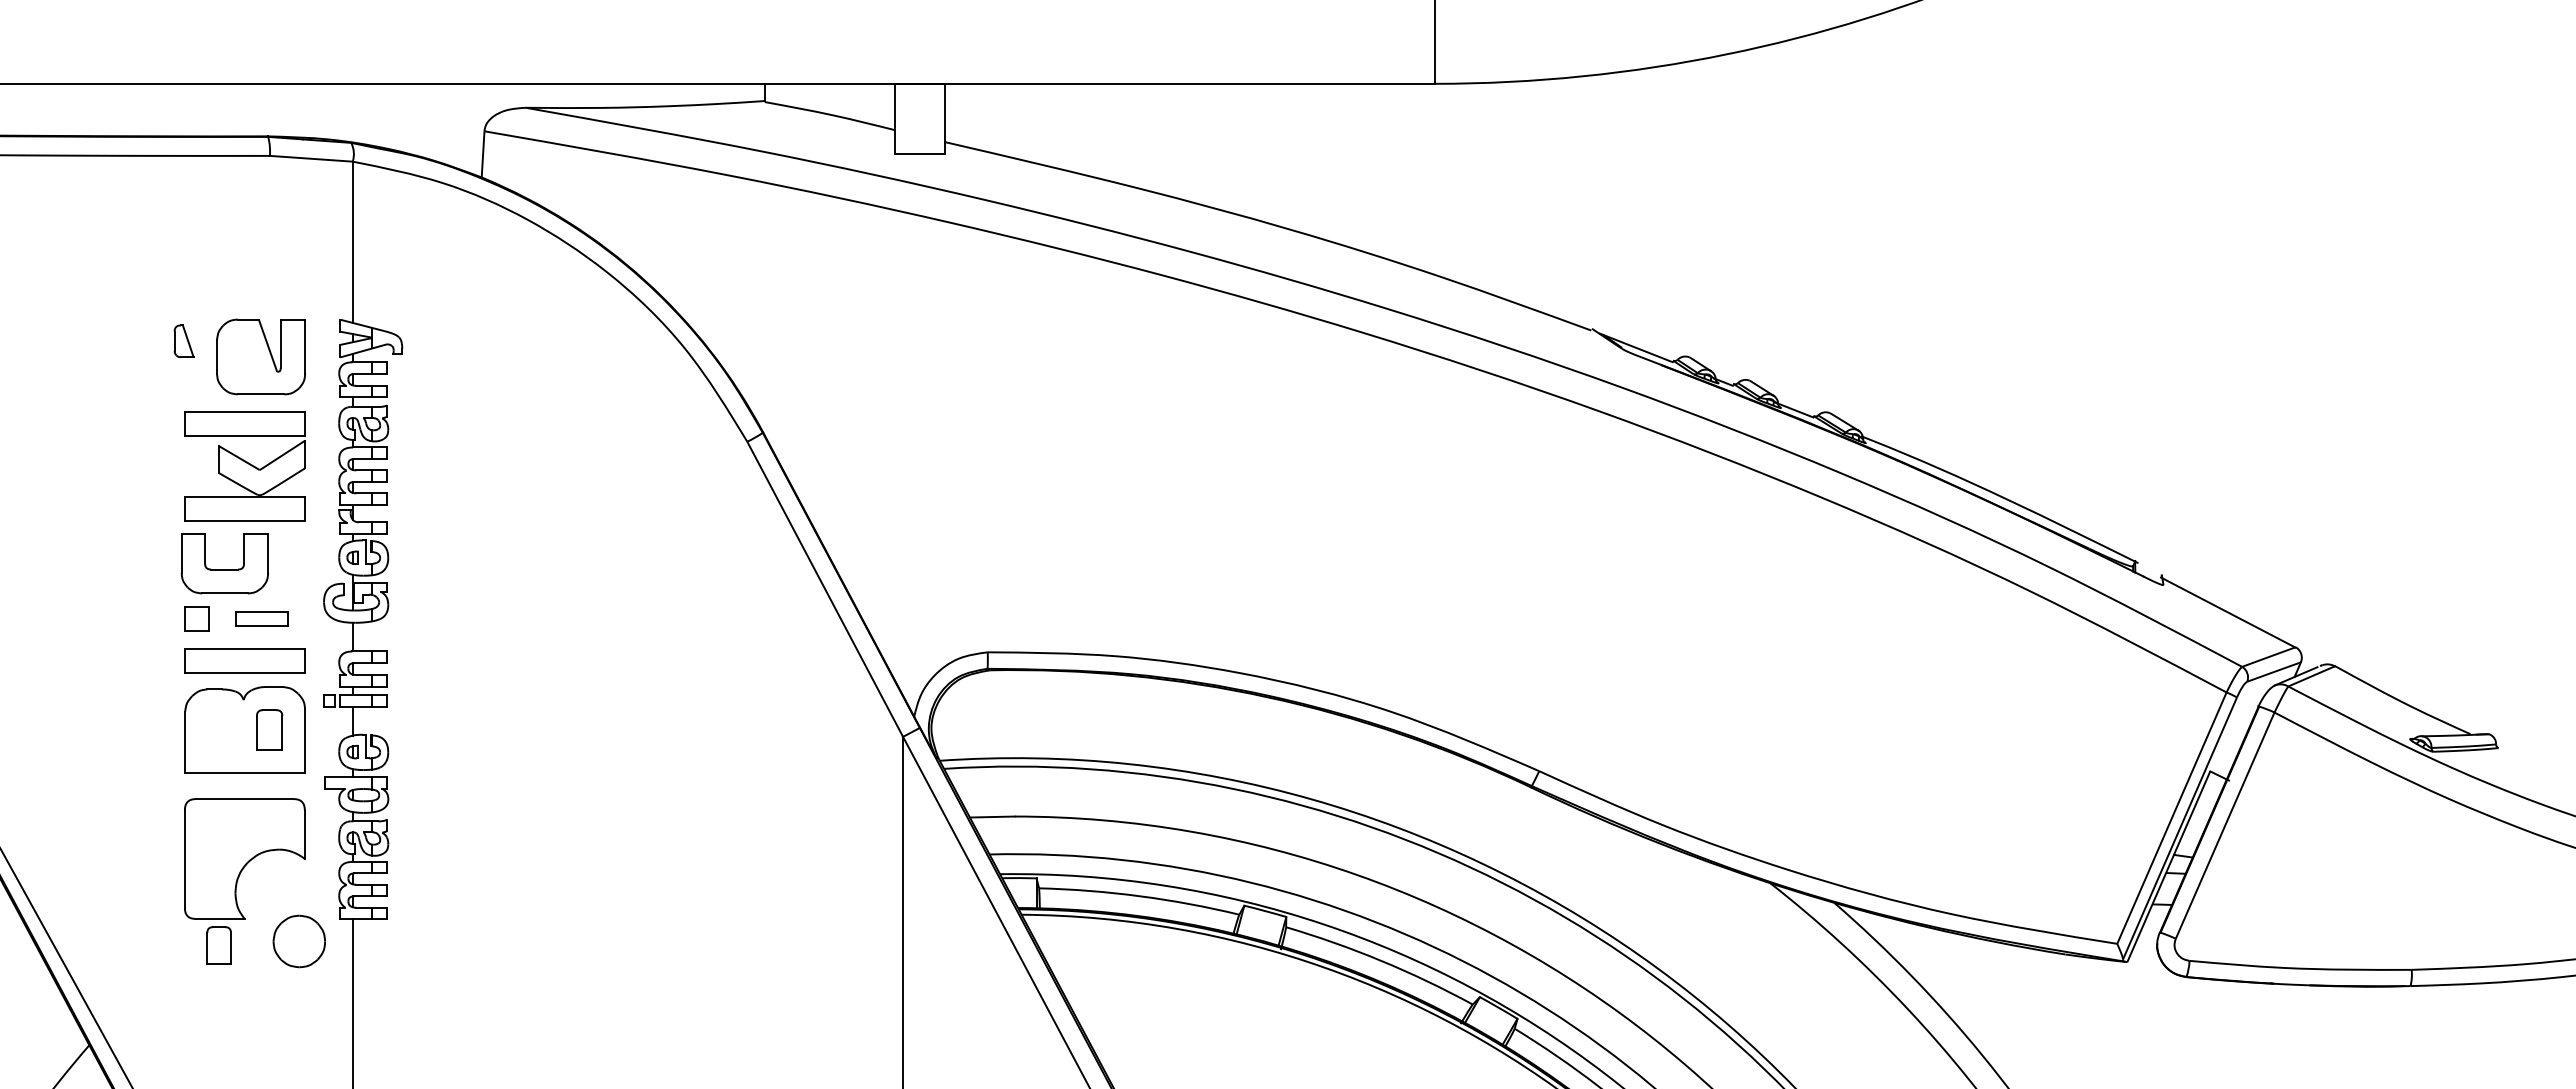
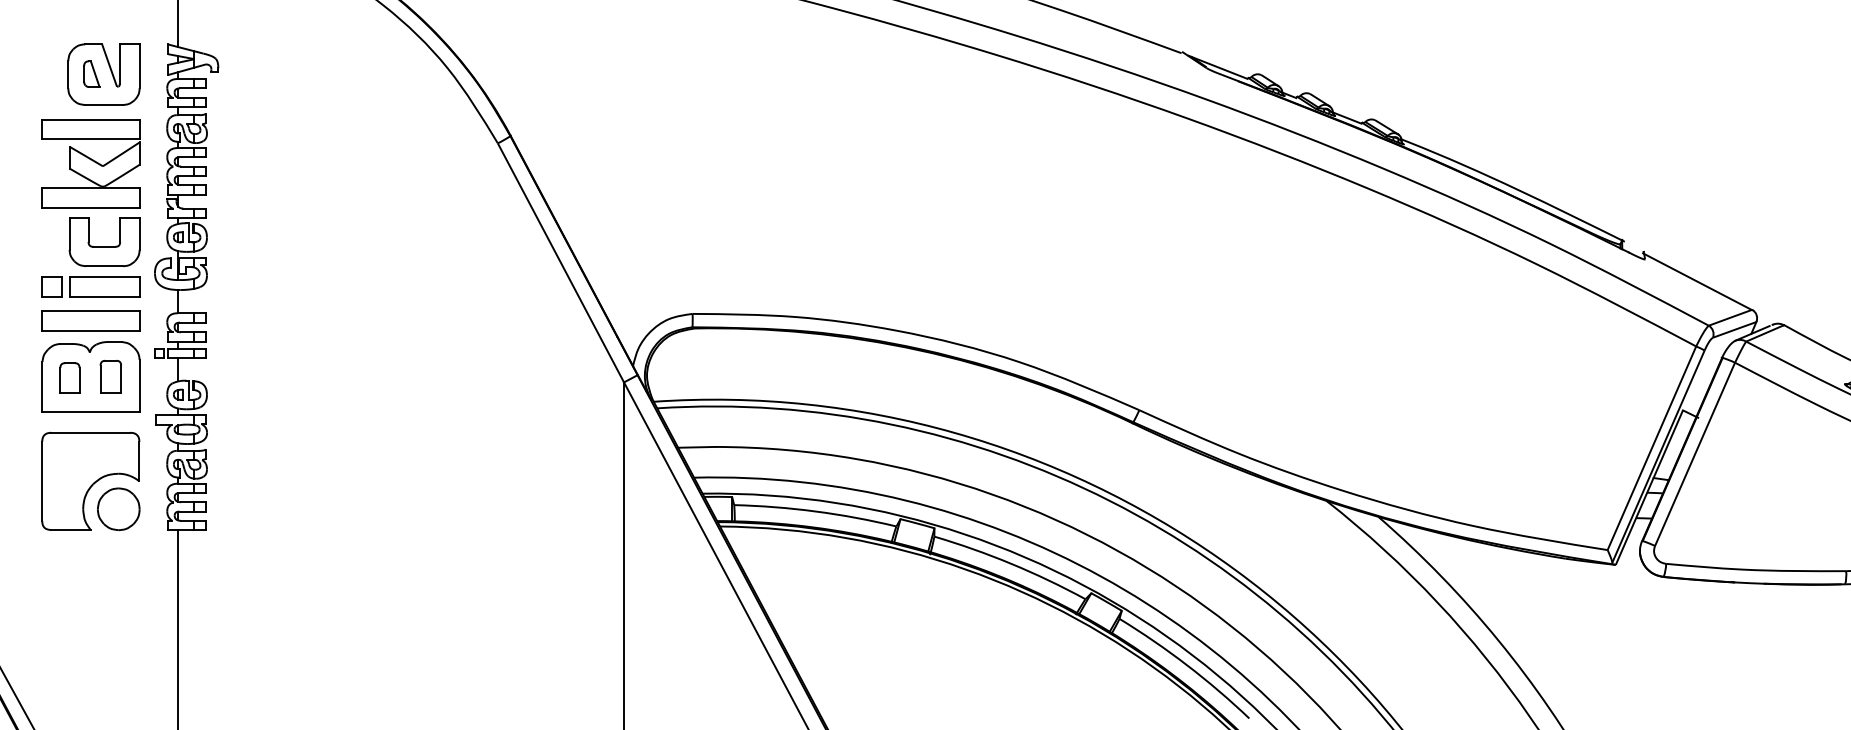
part: (183, 340) -> (91, 73), moved
part: (224, 563) -> (104, 241), moved
part: (261, 618) -> (104, 286), size x1.67
part: (298, 941) -> (118, 509), moved
part: (218, 945) -> (69, 378), moved

